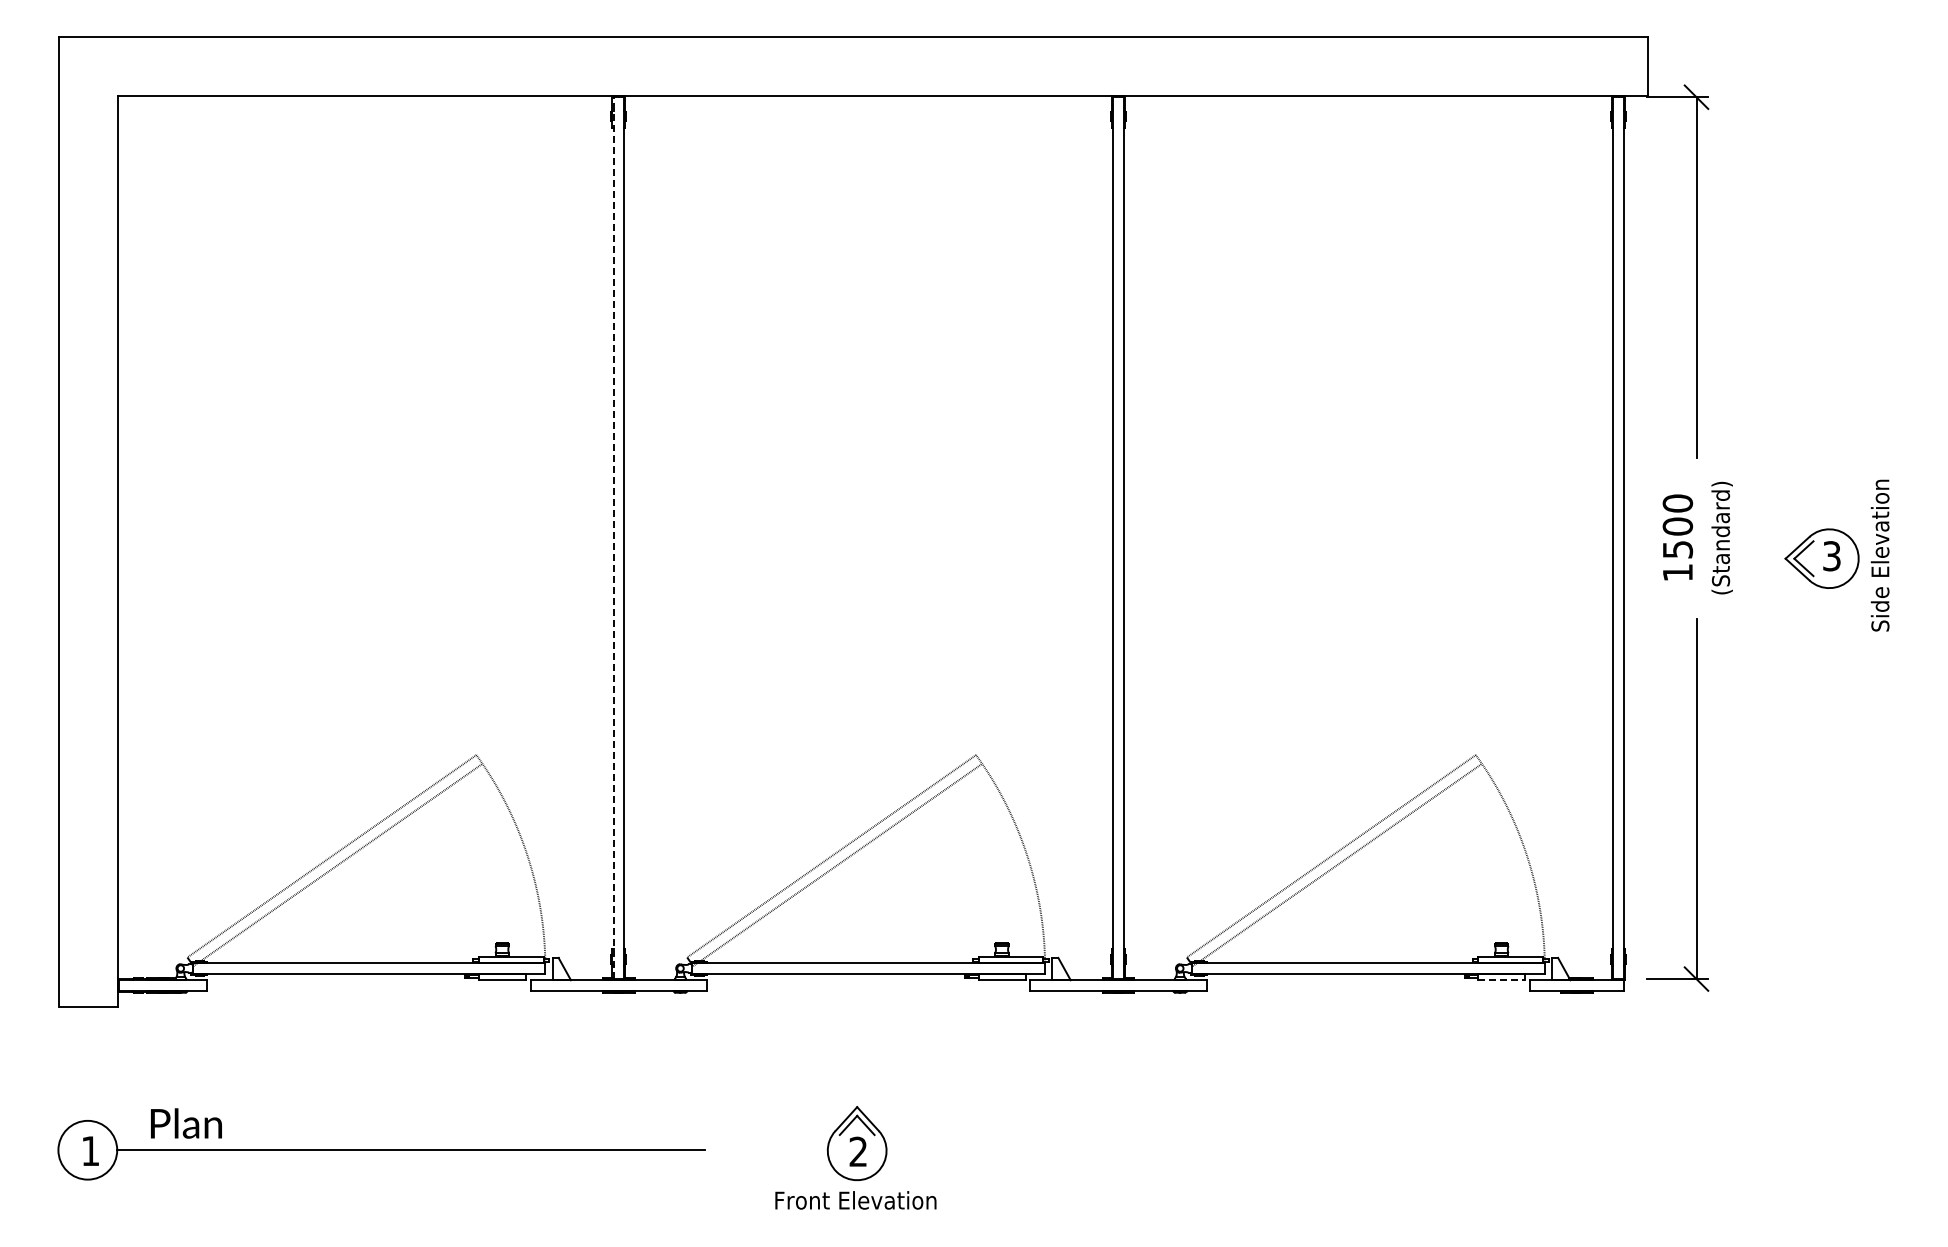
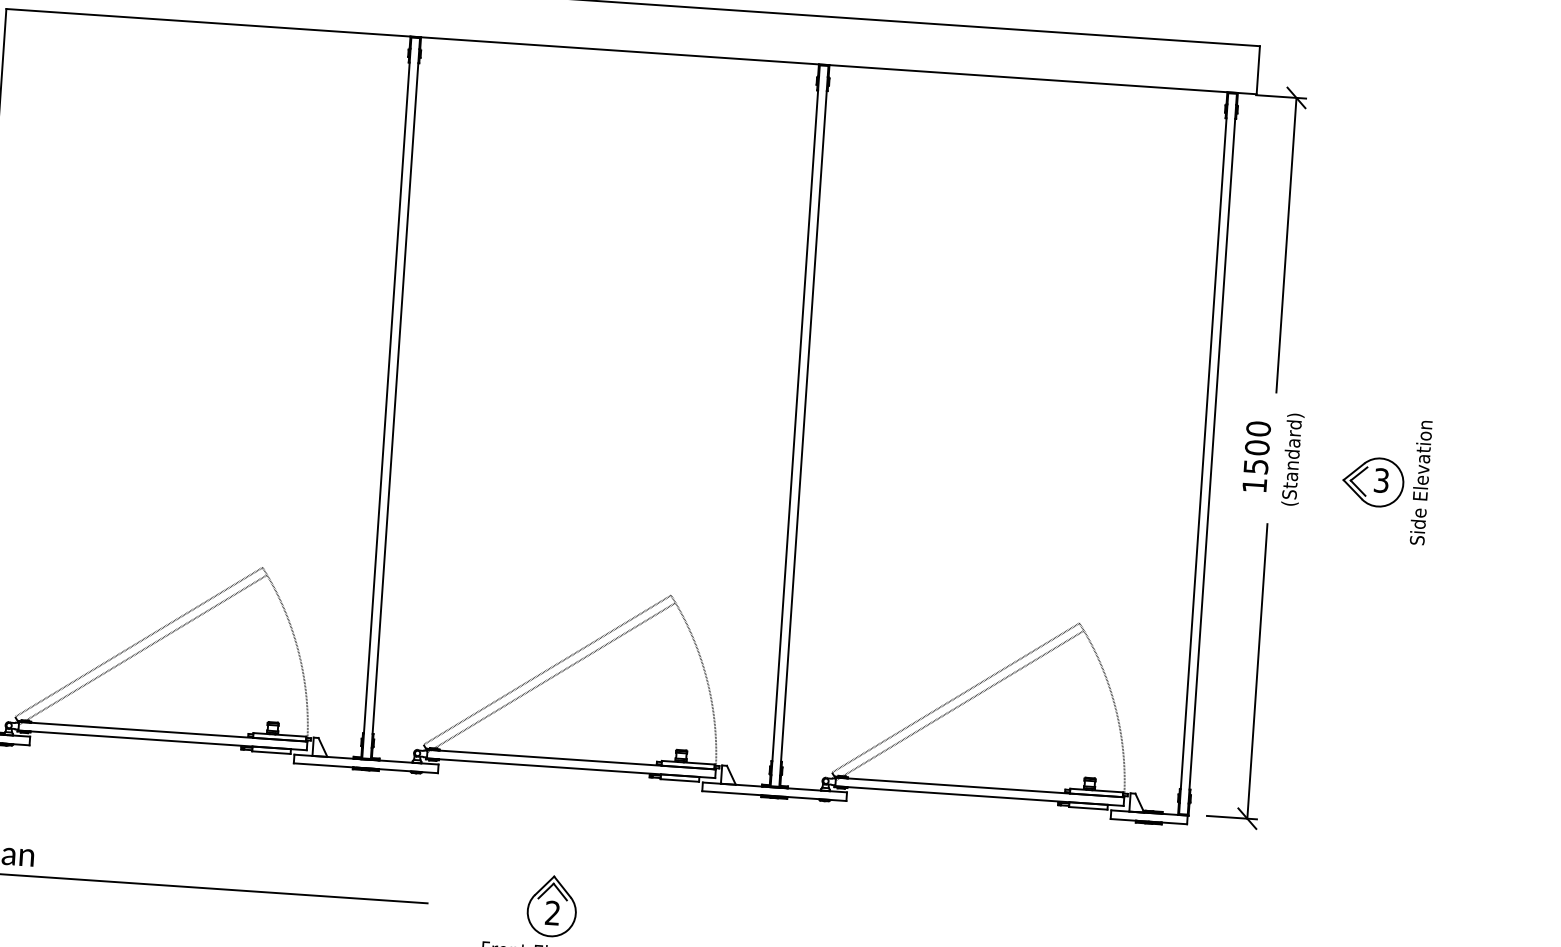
line: (613, 538) -> (386, 398), dashed -> solid
line: (1501, 979) -> (1087, 808), dashed -> solid

